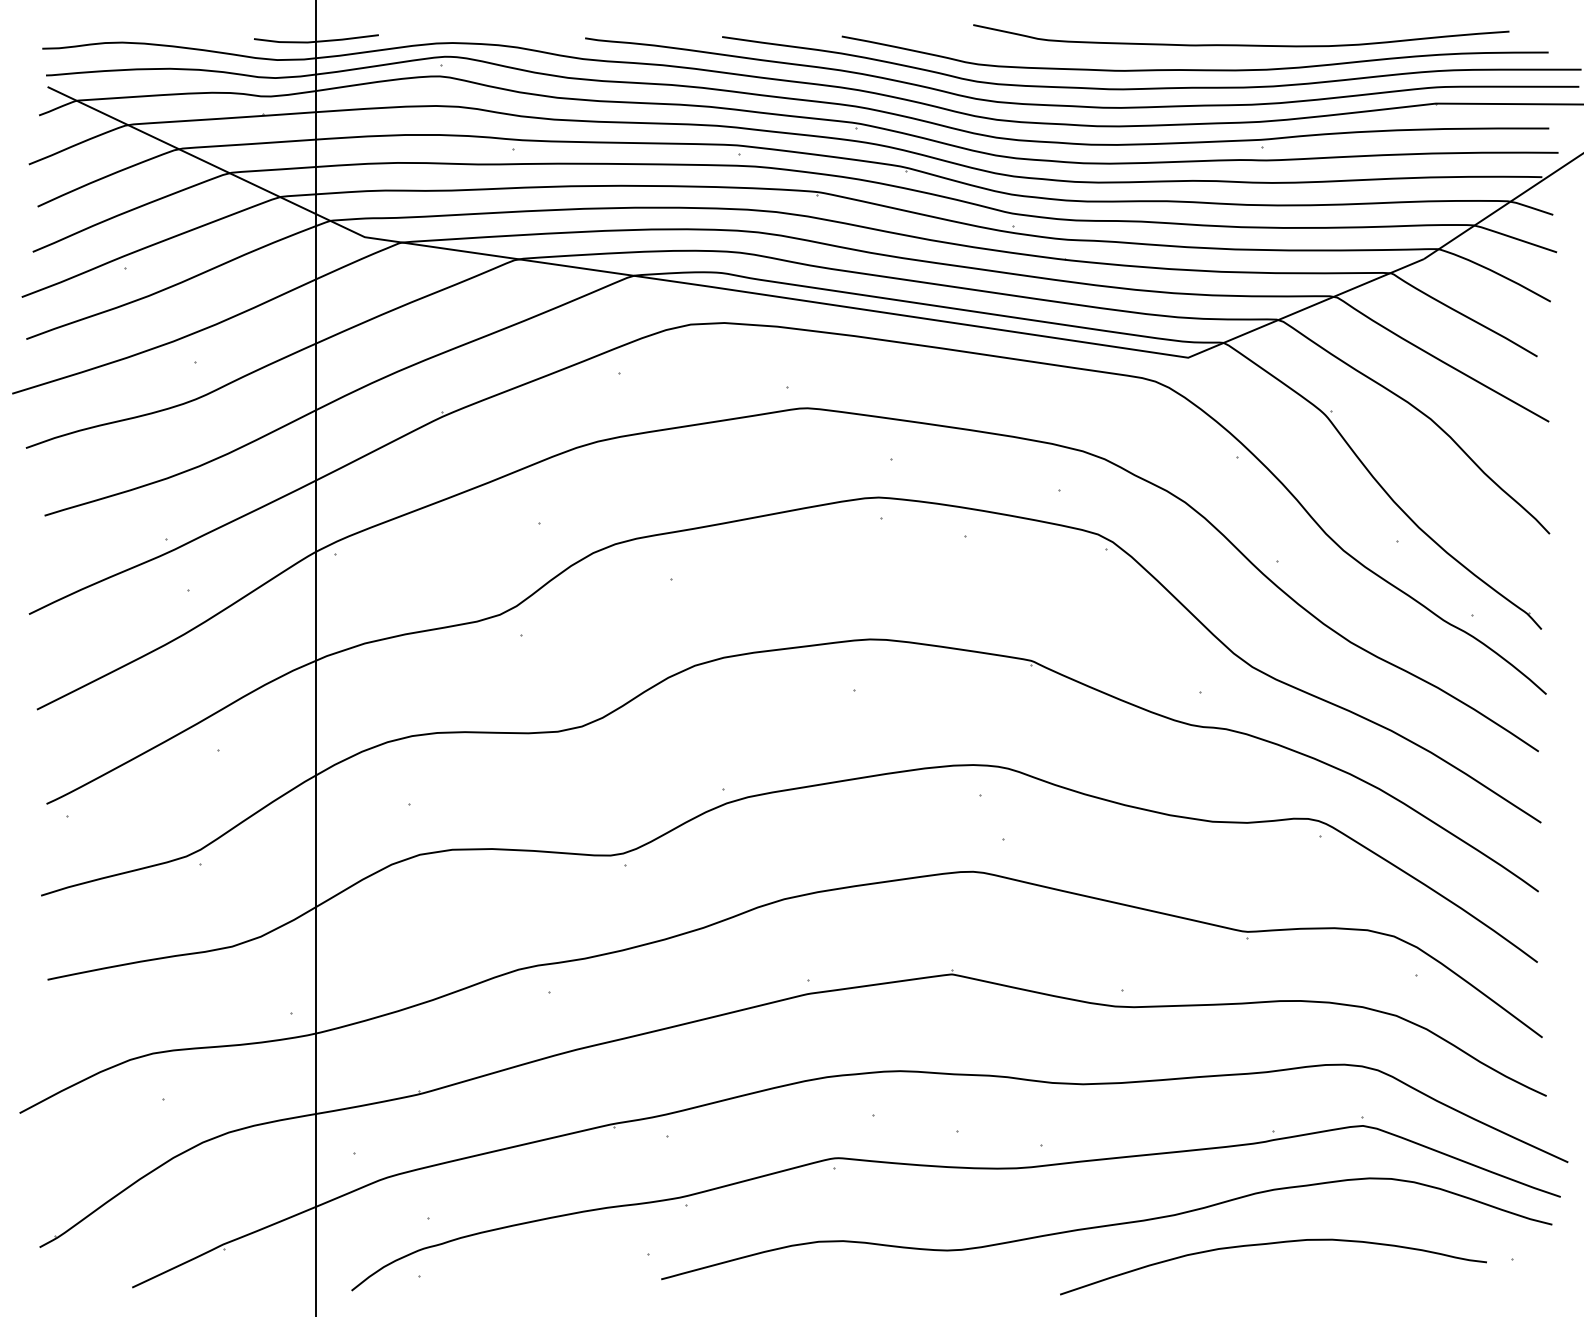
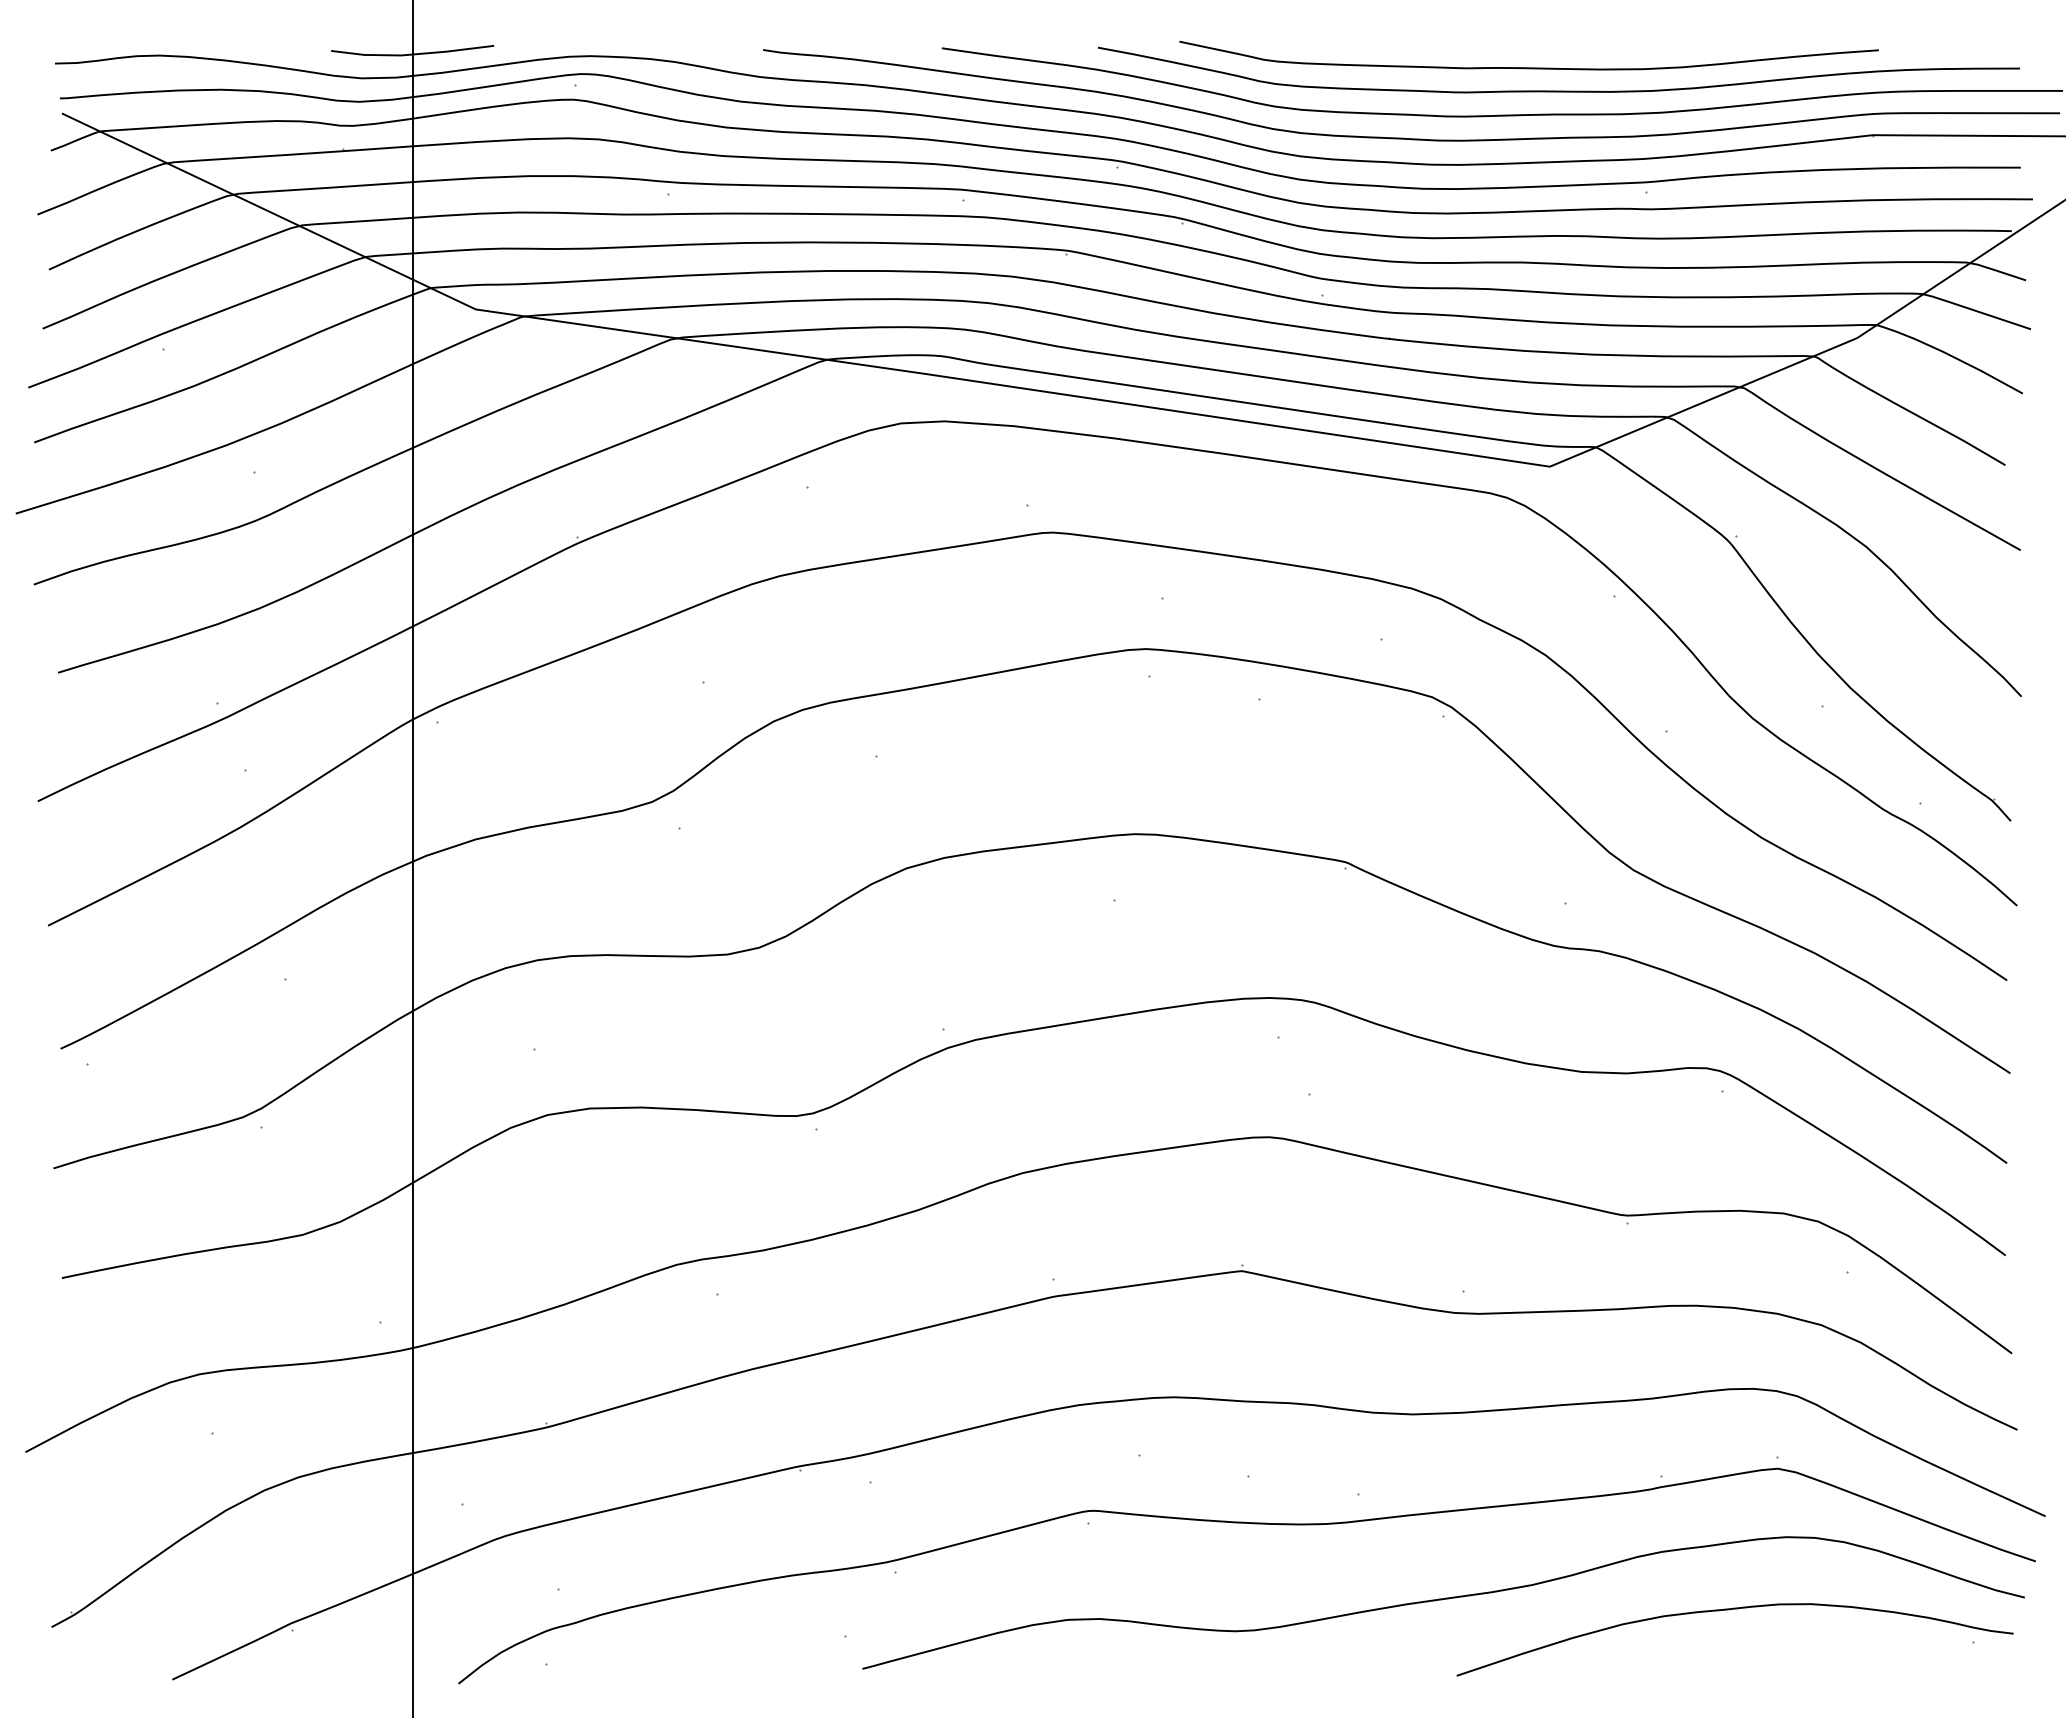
curve: (1240, 44) -> (1528, 67), moved
curve: (1269, 1244) -> (1729, 1610), moved

